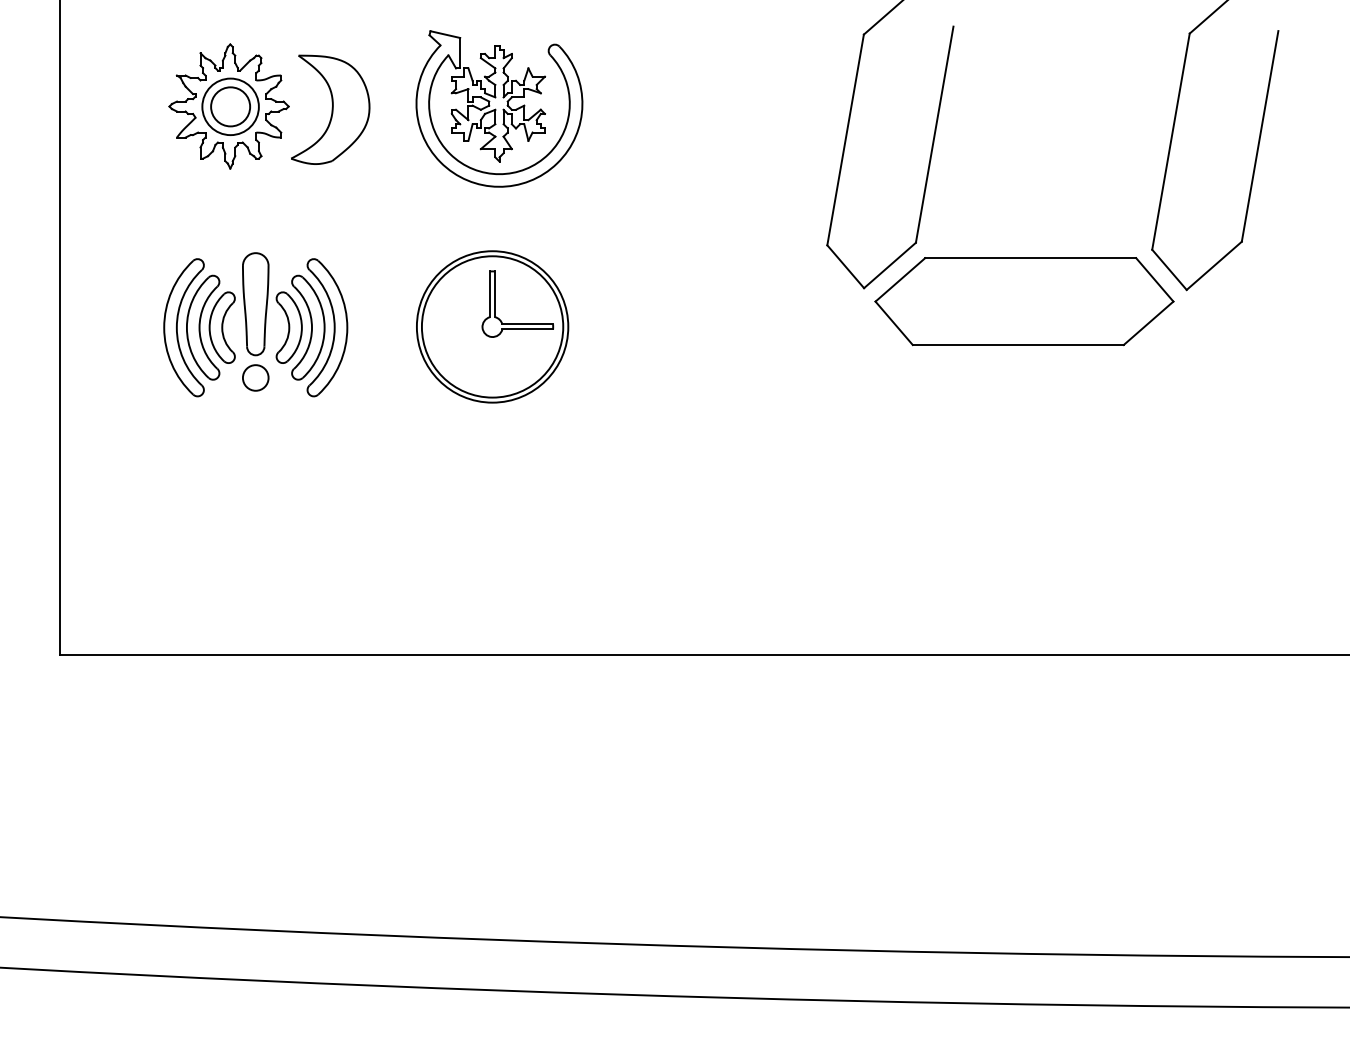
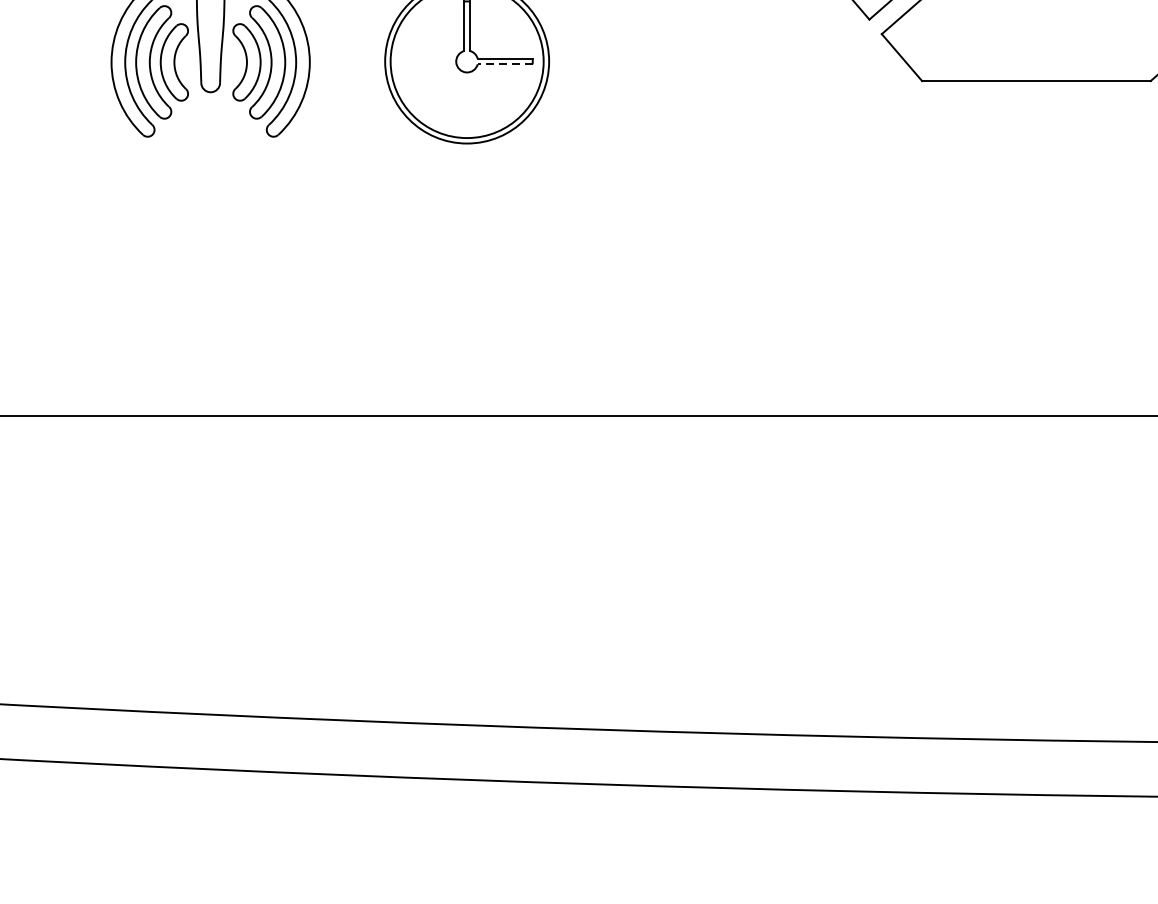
line: (527, 329) -> (504, 64), solid -> dashed
circle: (255, 377) -> (210, 116), removed

